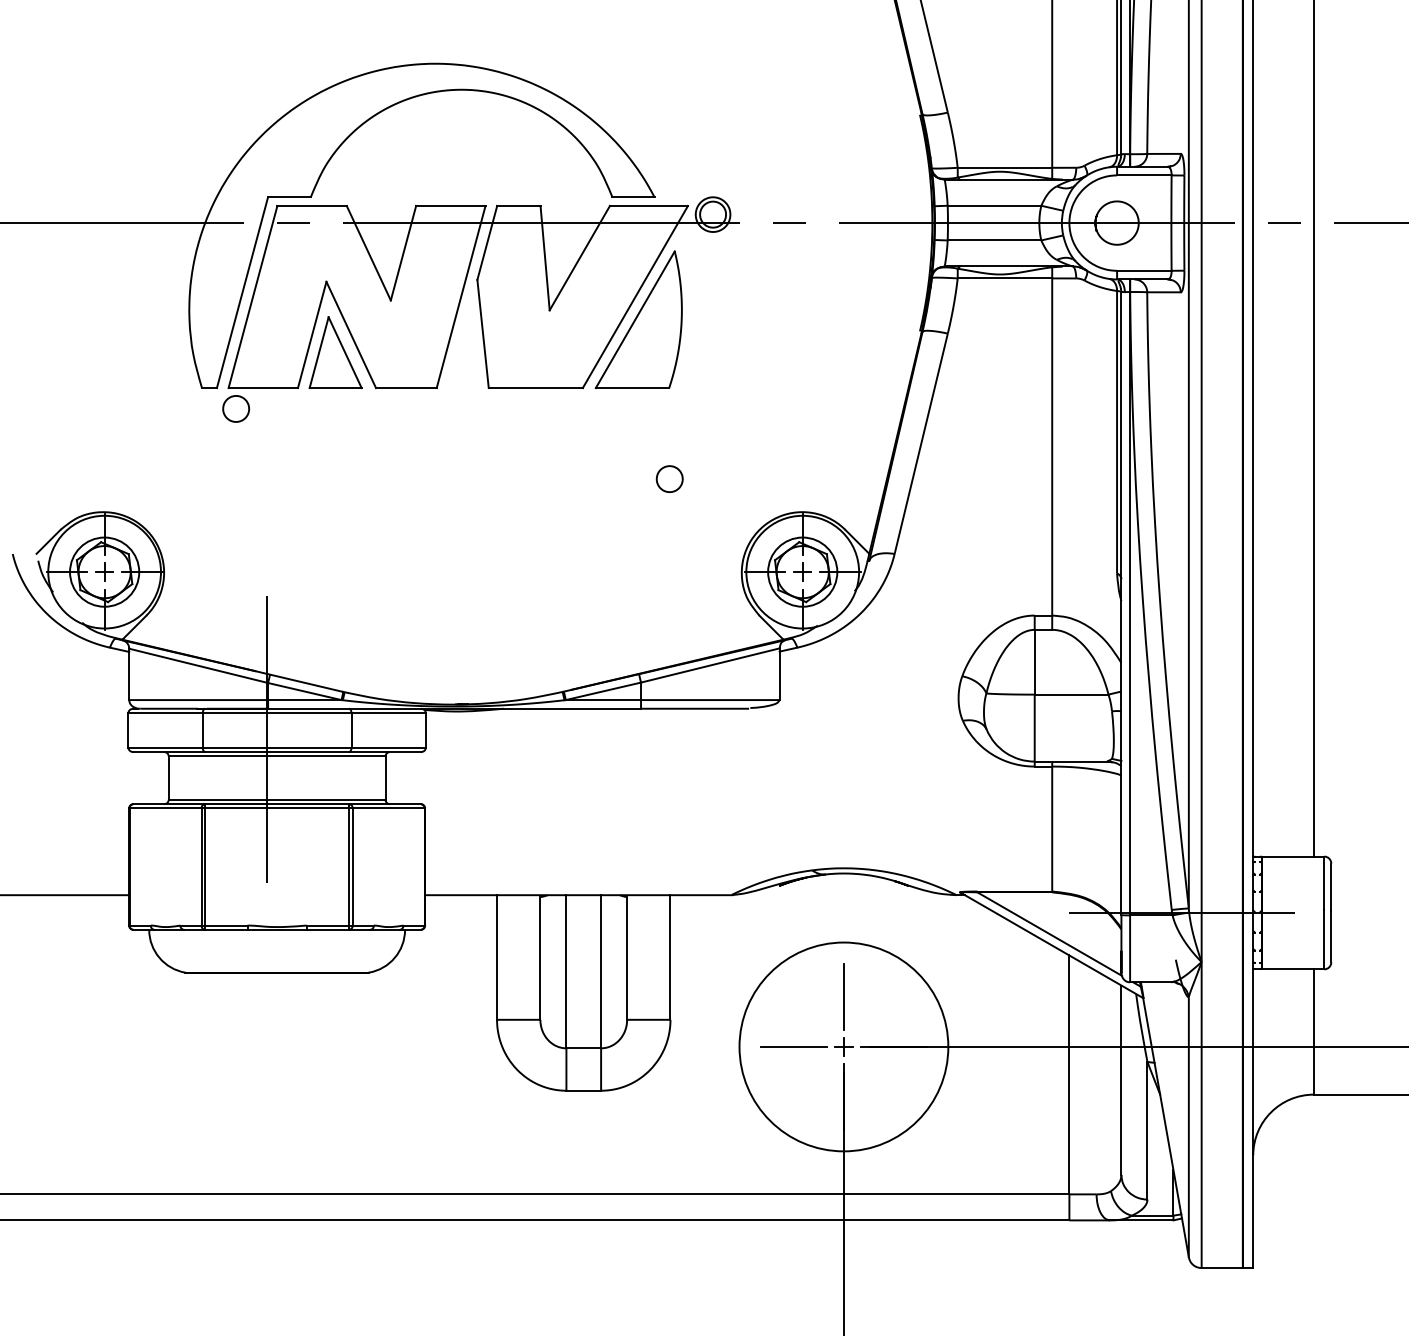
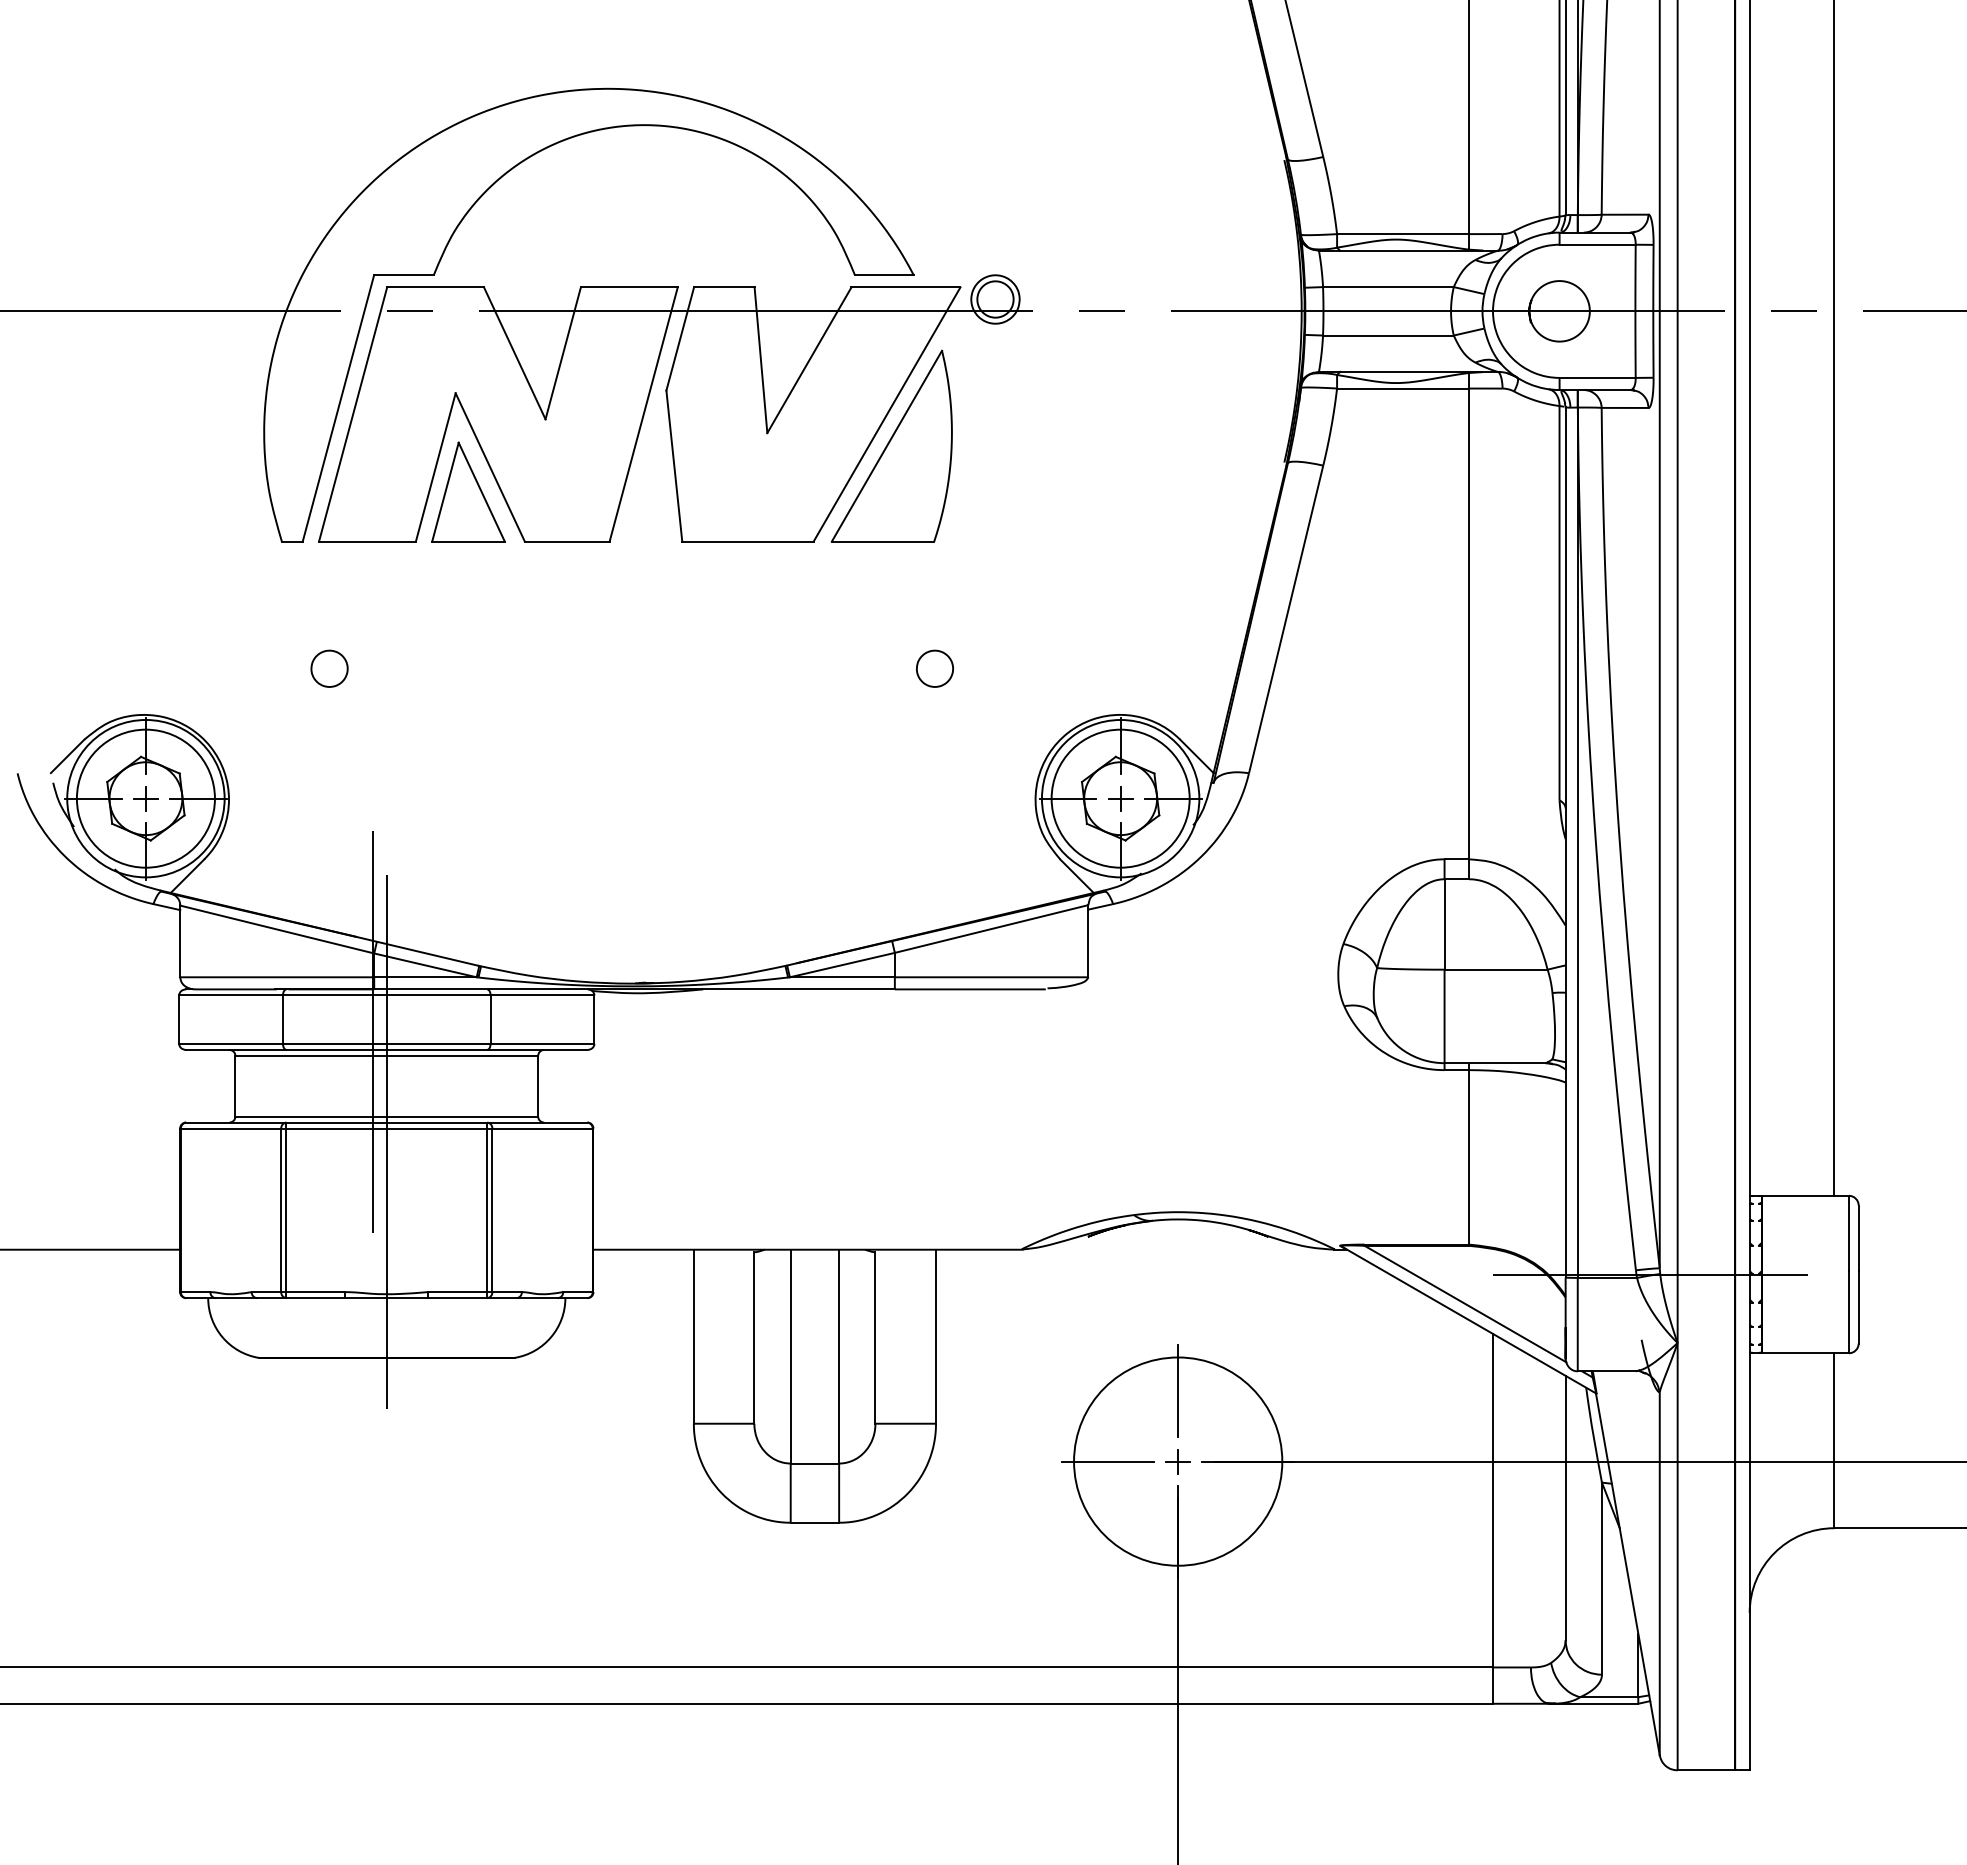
part: (236, 408) -> (329, 668), moved
circle: (104, 572) -> (145, 798), size x1.43
circle: (802, 572) -> (1120, 798), size x1.43
line: (276, 817) -> (386, 1141), added
circle: (844, 1046) -> (1178, 1461), size x0.71

